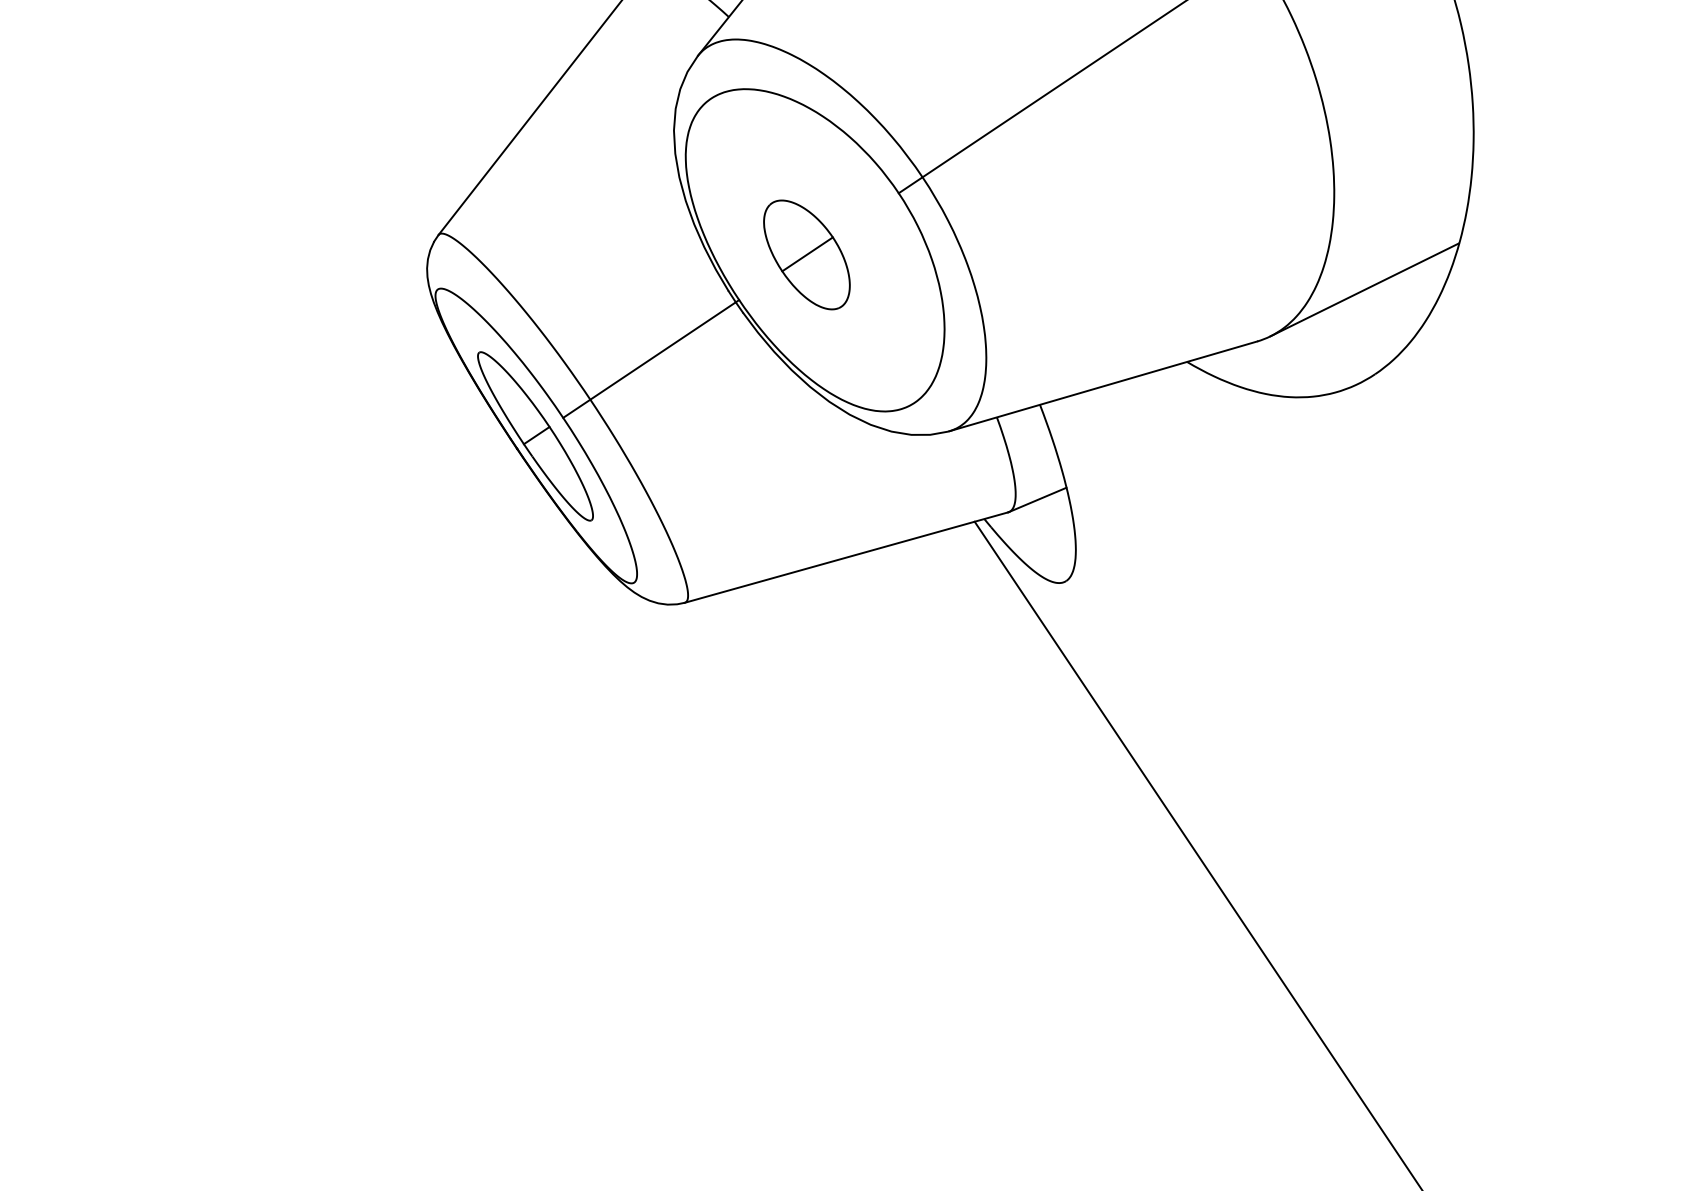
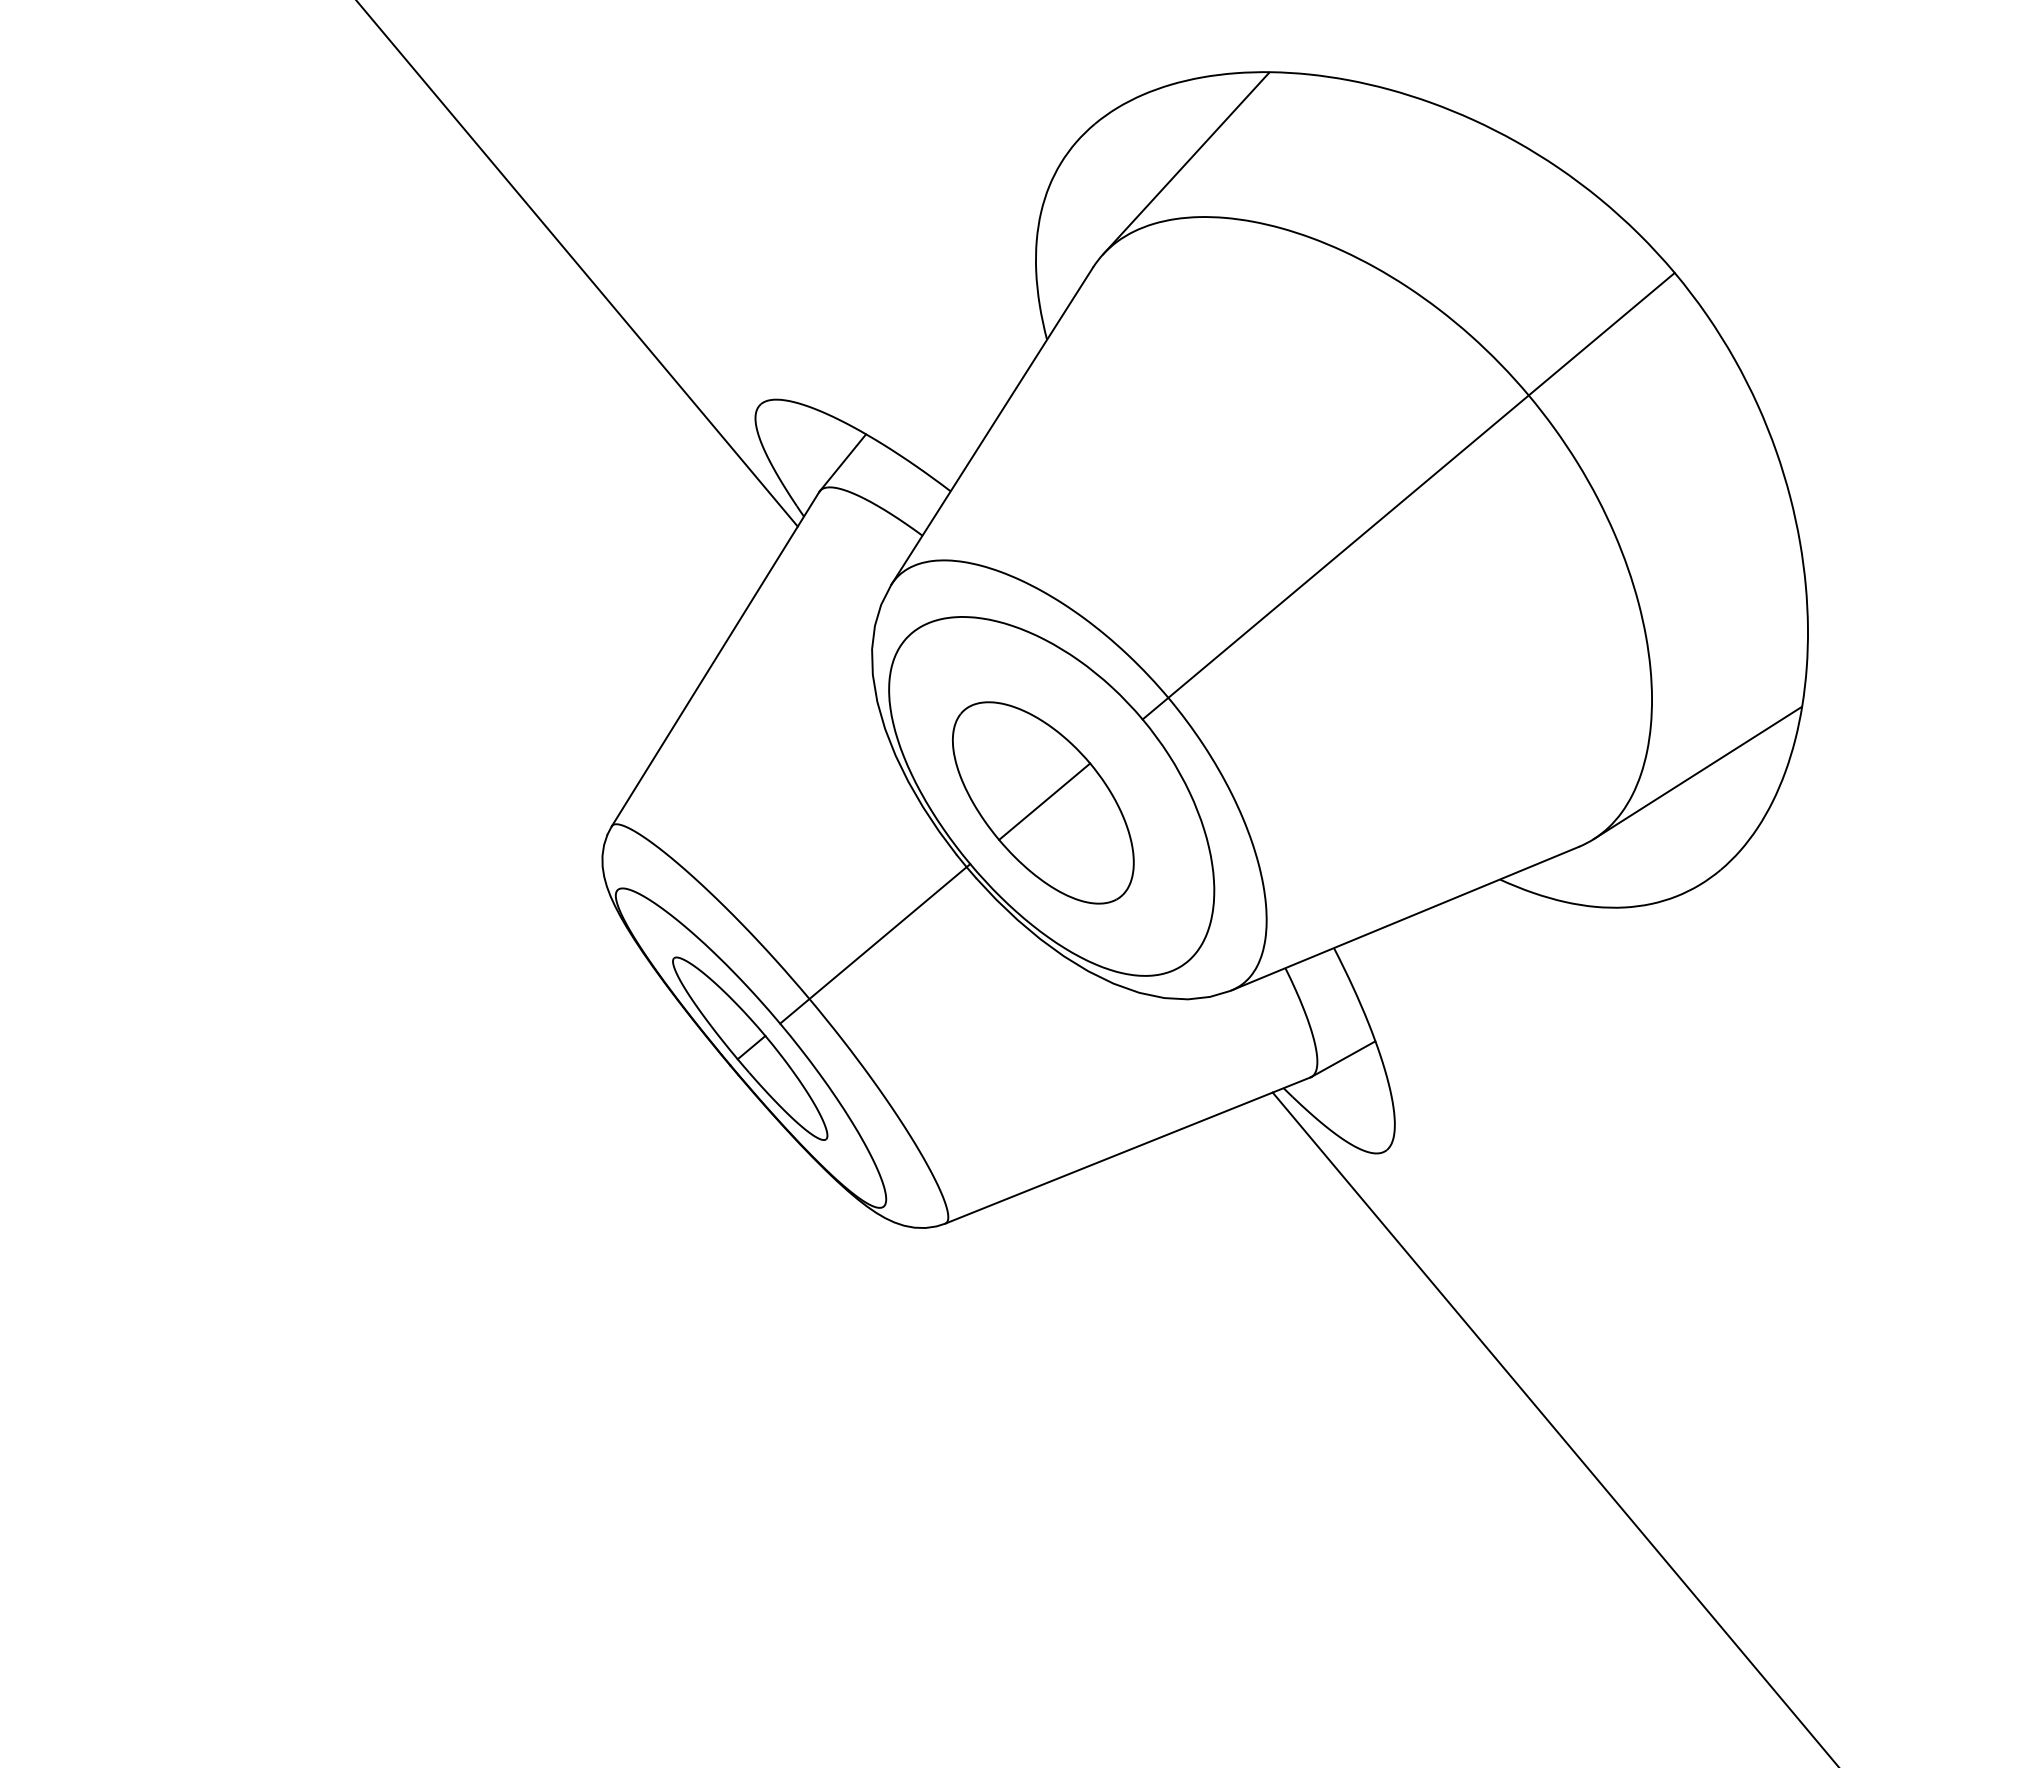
part: (806, 254) -> (1043, 802), size x1.67

